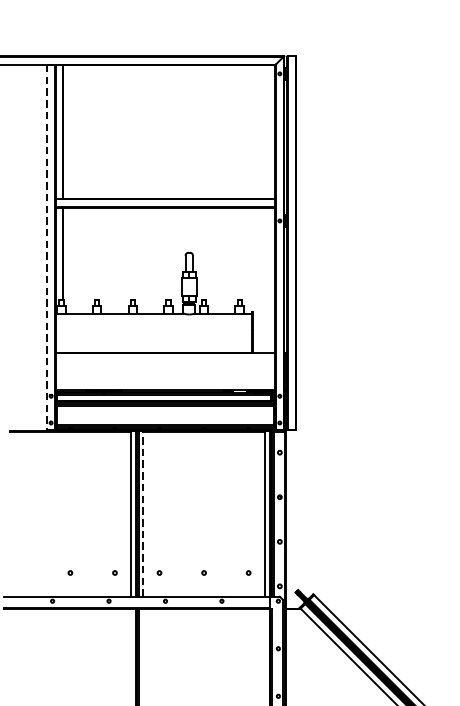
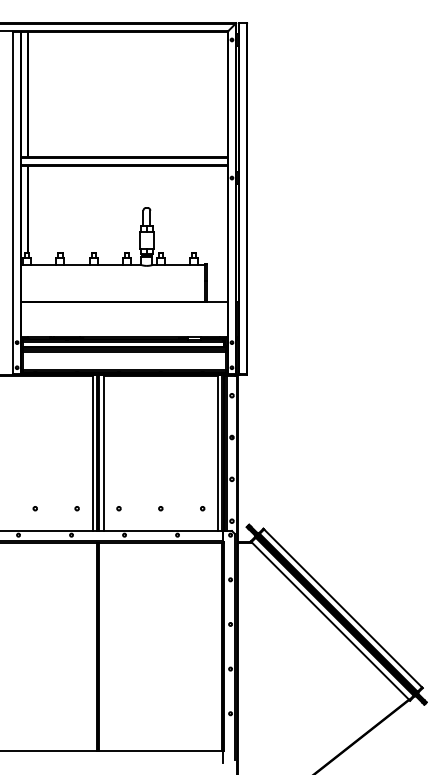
line: (47, 248) -> (13, 203), dashed -> solid
line: (143, 514) -> (103, 453), dashed -> solid

